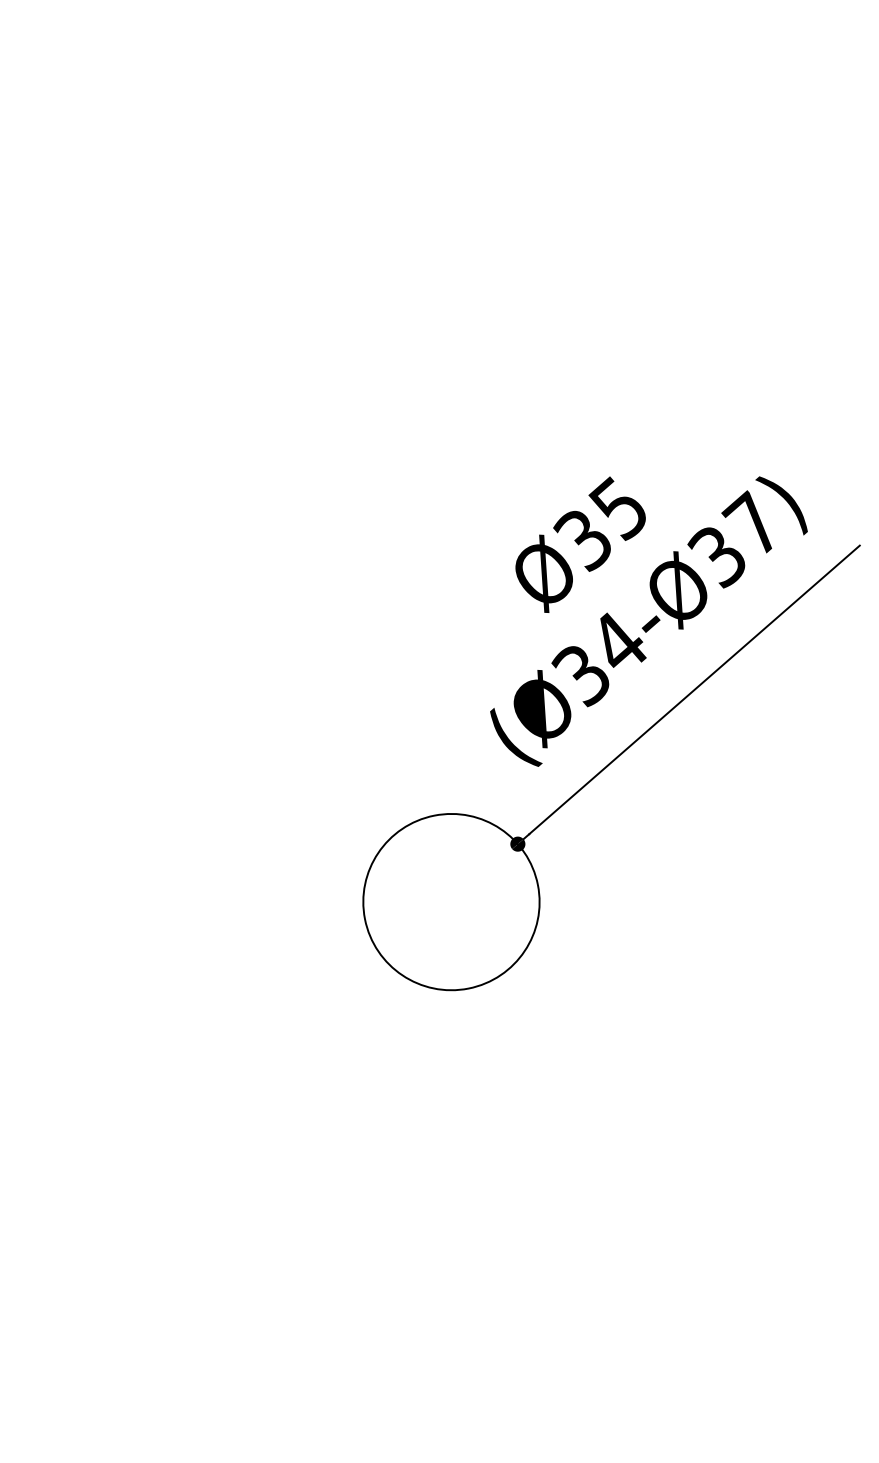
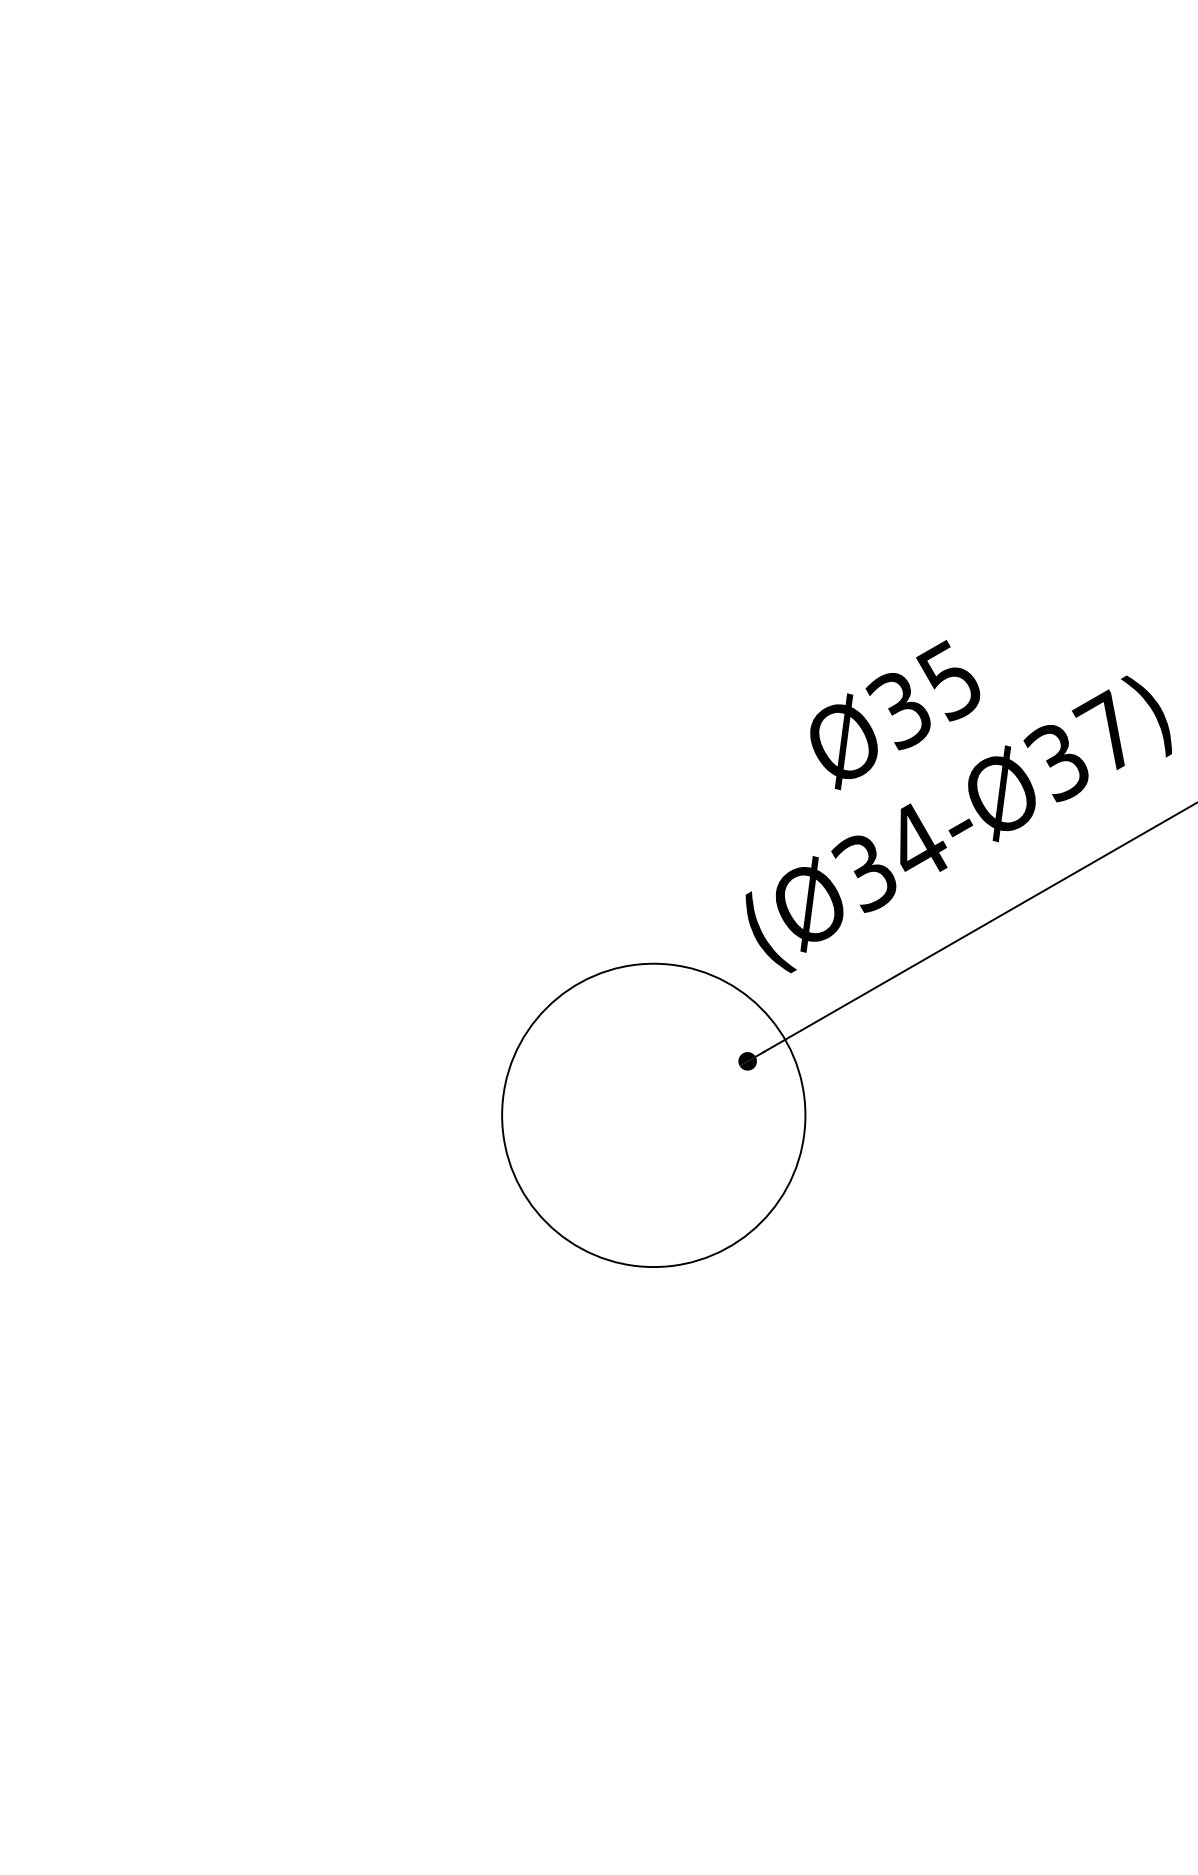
circle: (451, 902) -> (653, 1115), size x1.4

